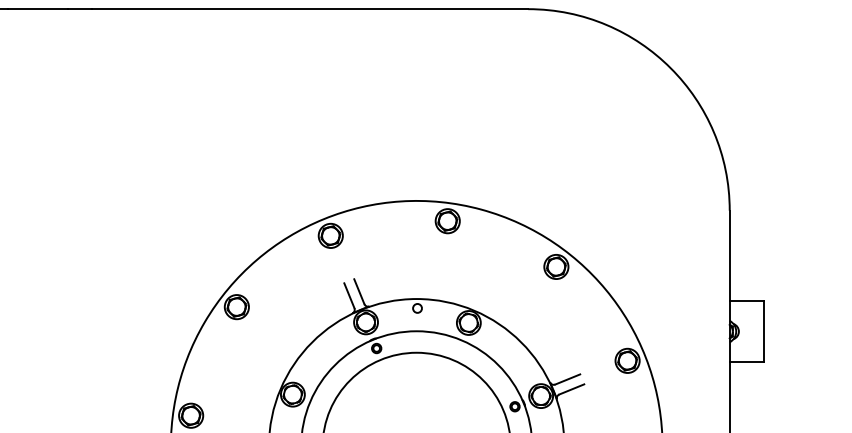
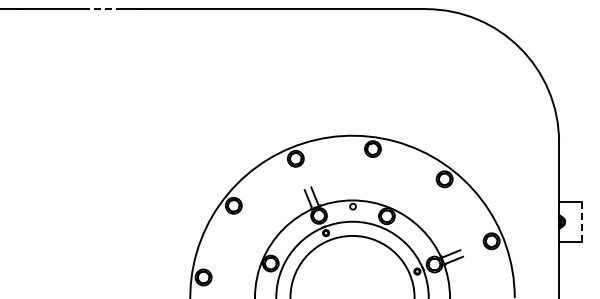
line: (37, 9) -> (102, 9), solid -> dashed
line: (765, 330) -> (582, 221), solid -> dashed

